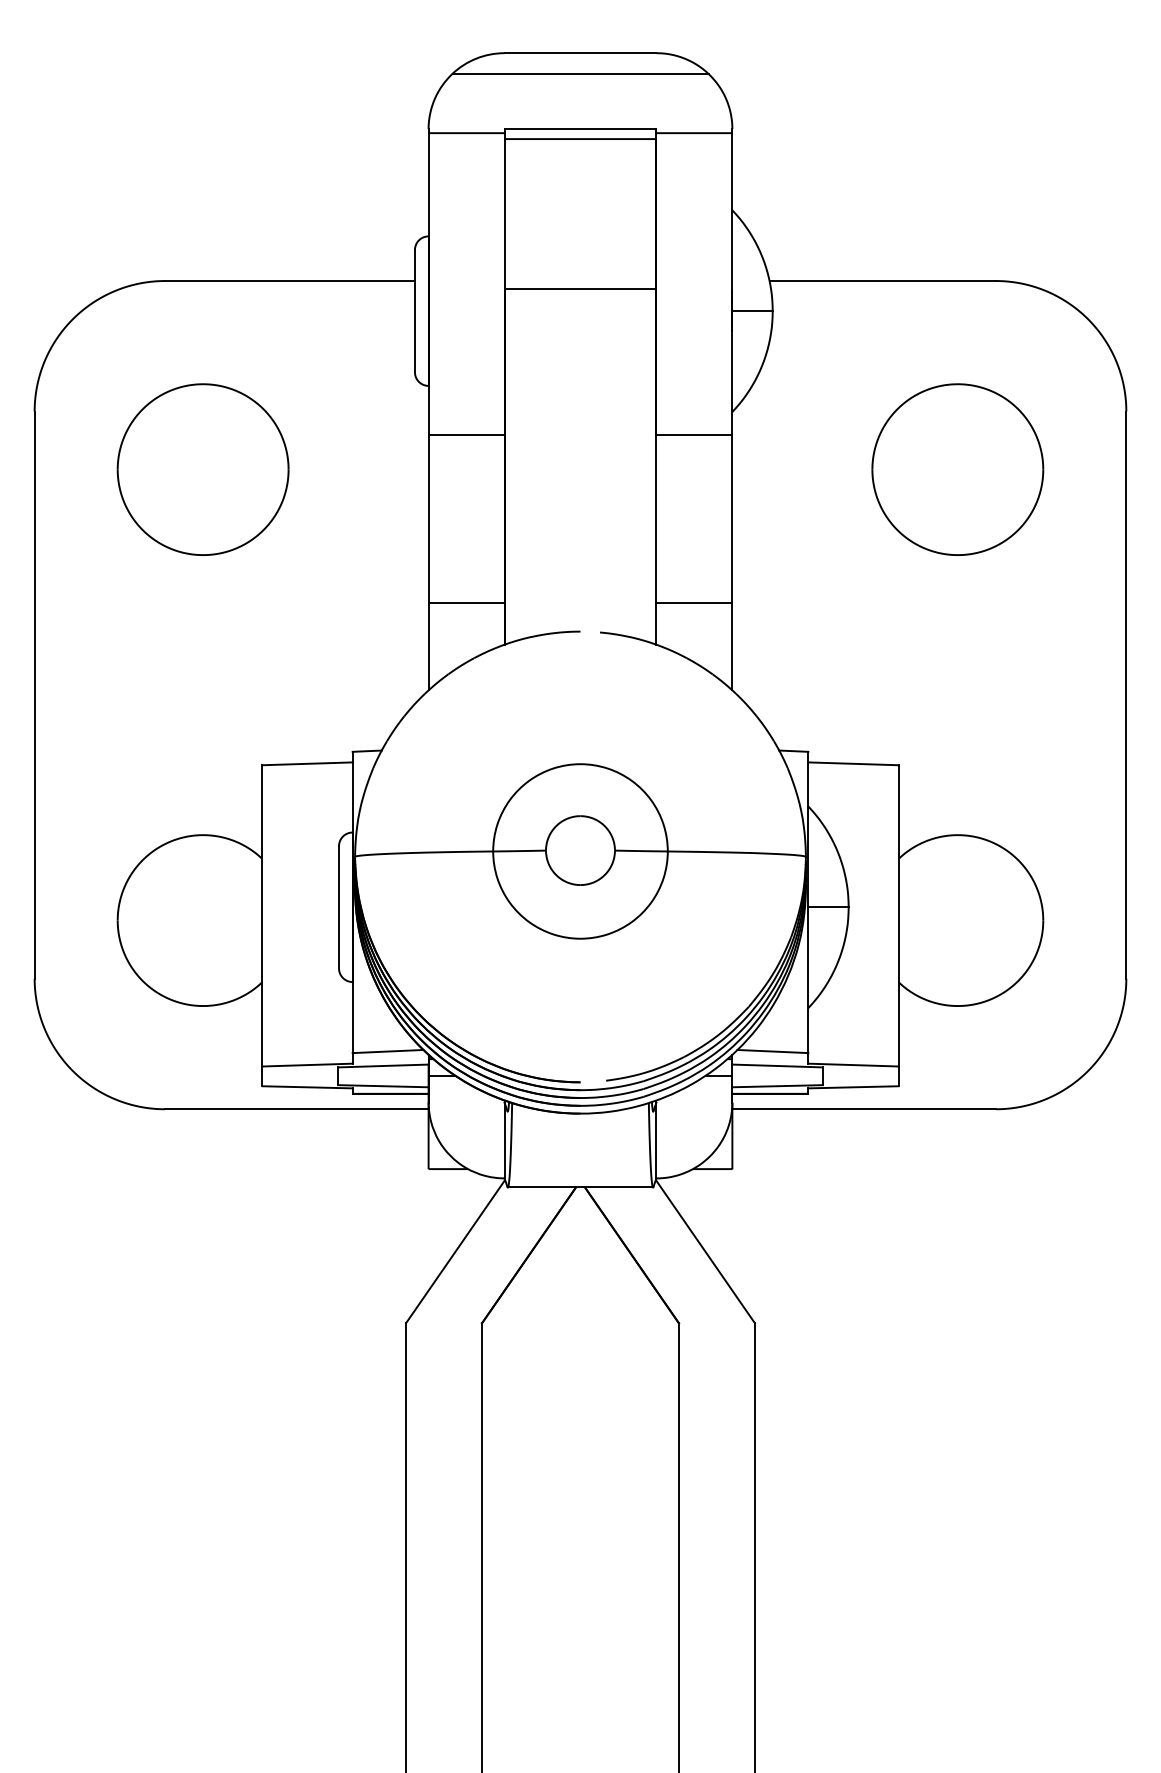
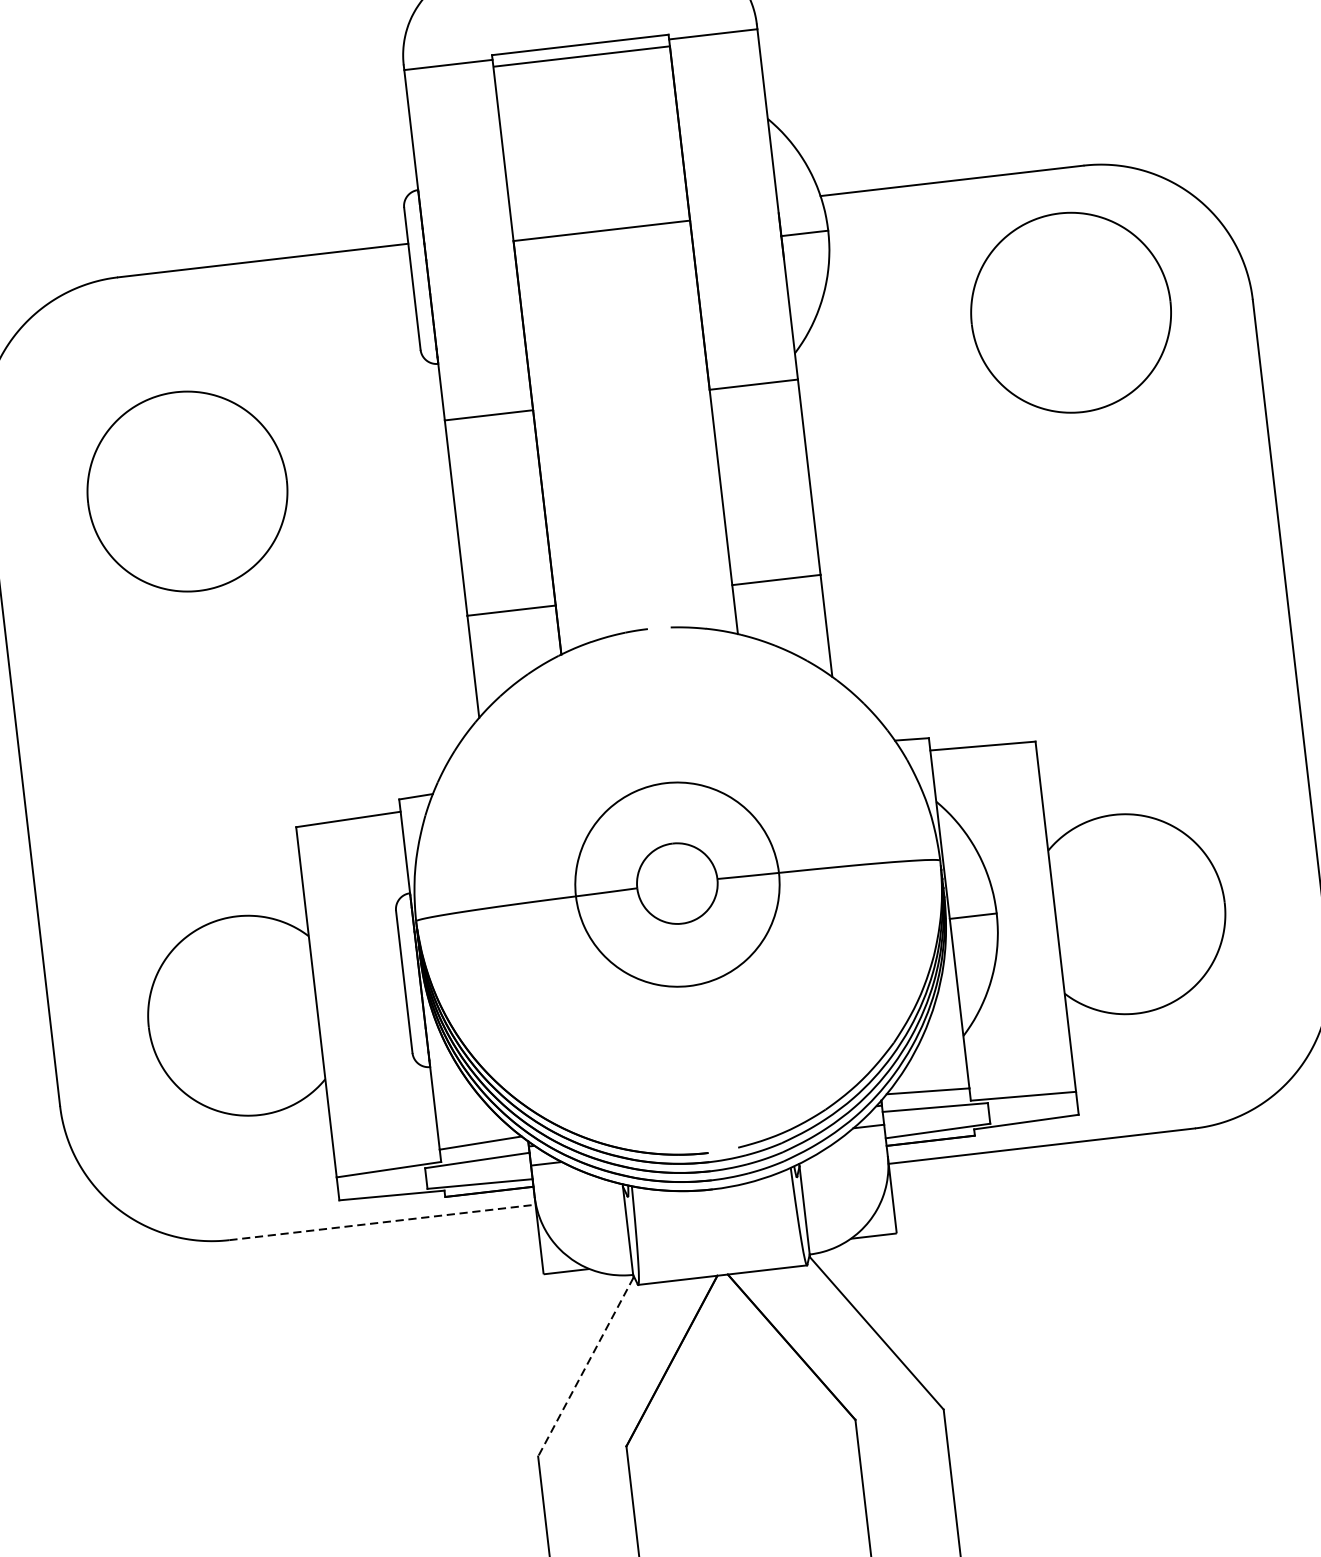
part: (957, 469) -> (1070, 312), moved
line: (296, 1109) -> (382, 1222), solid -> dashed
line: (455, 1252) -> (586, 1367), solid -> dashed

